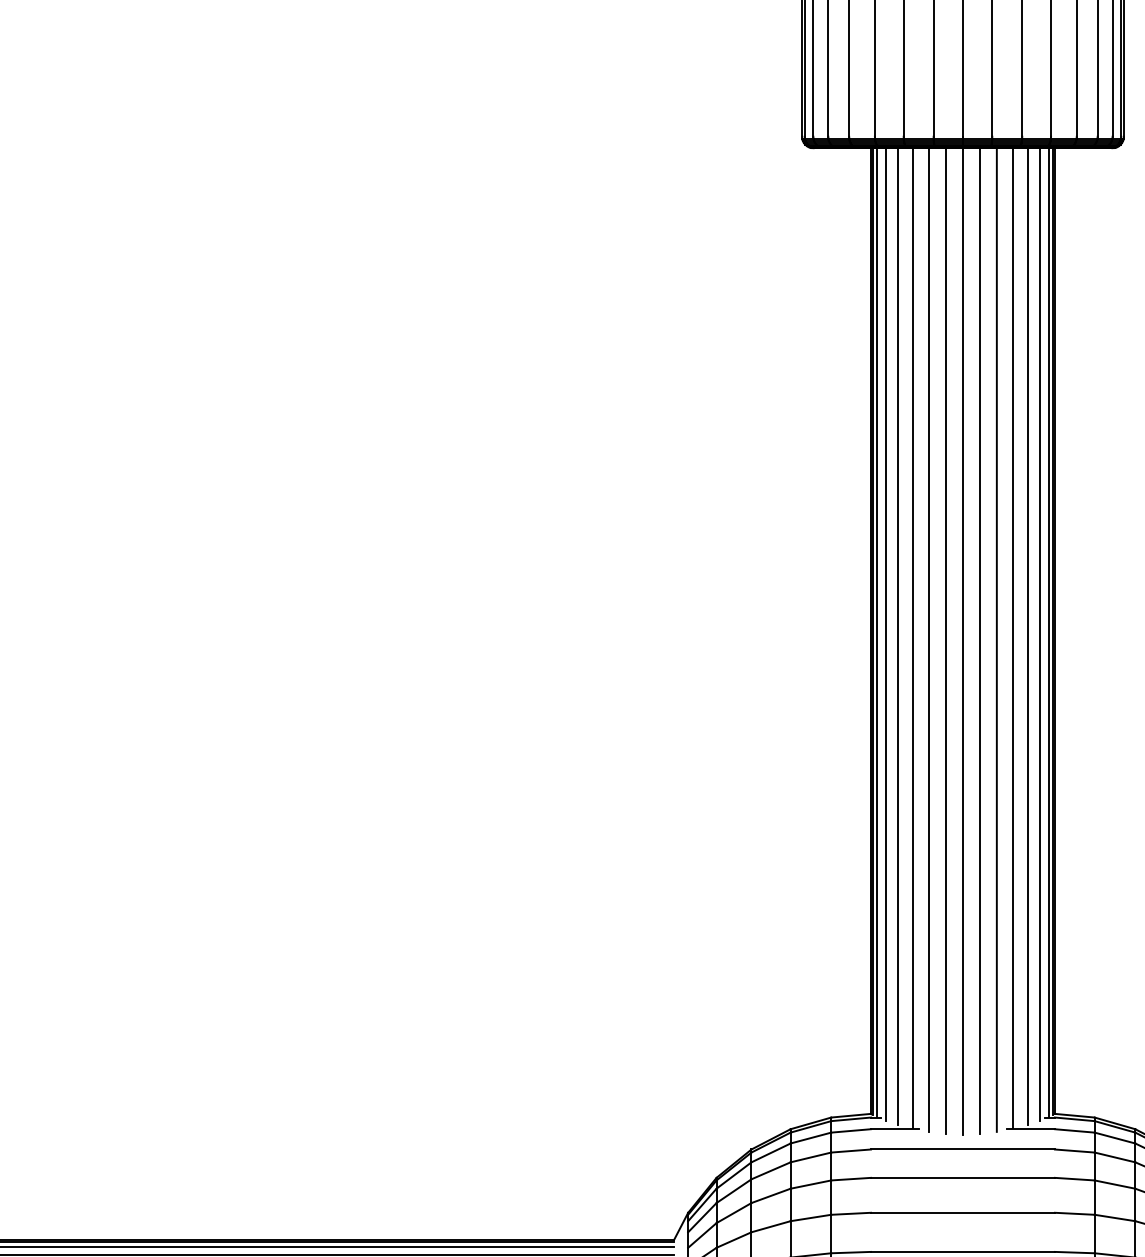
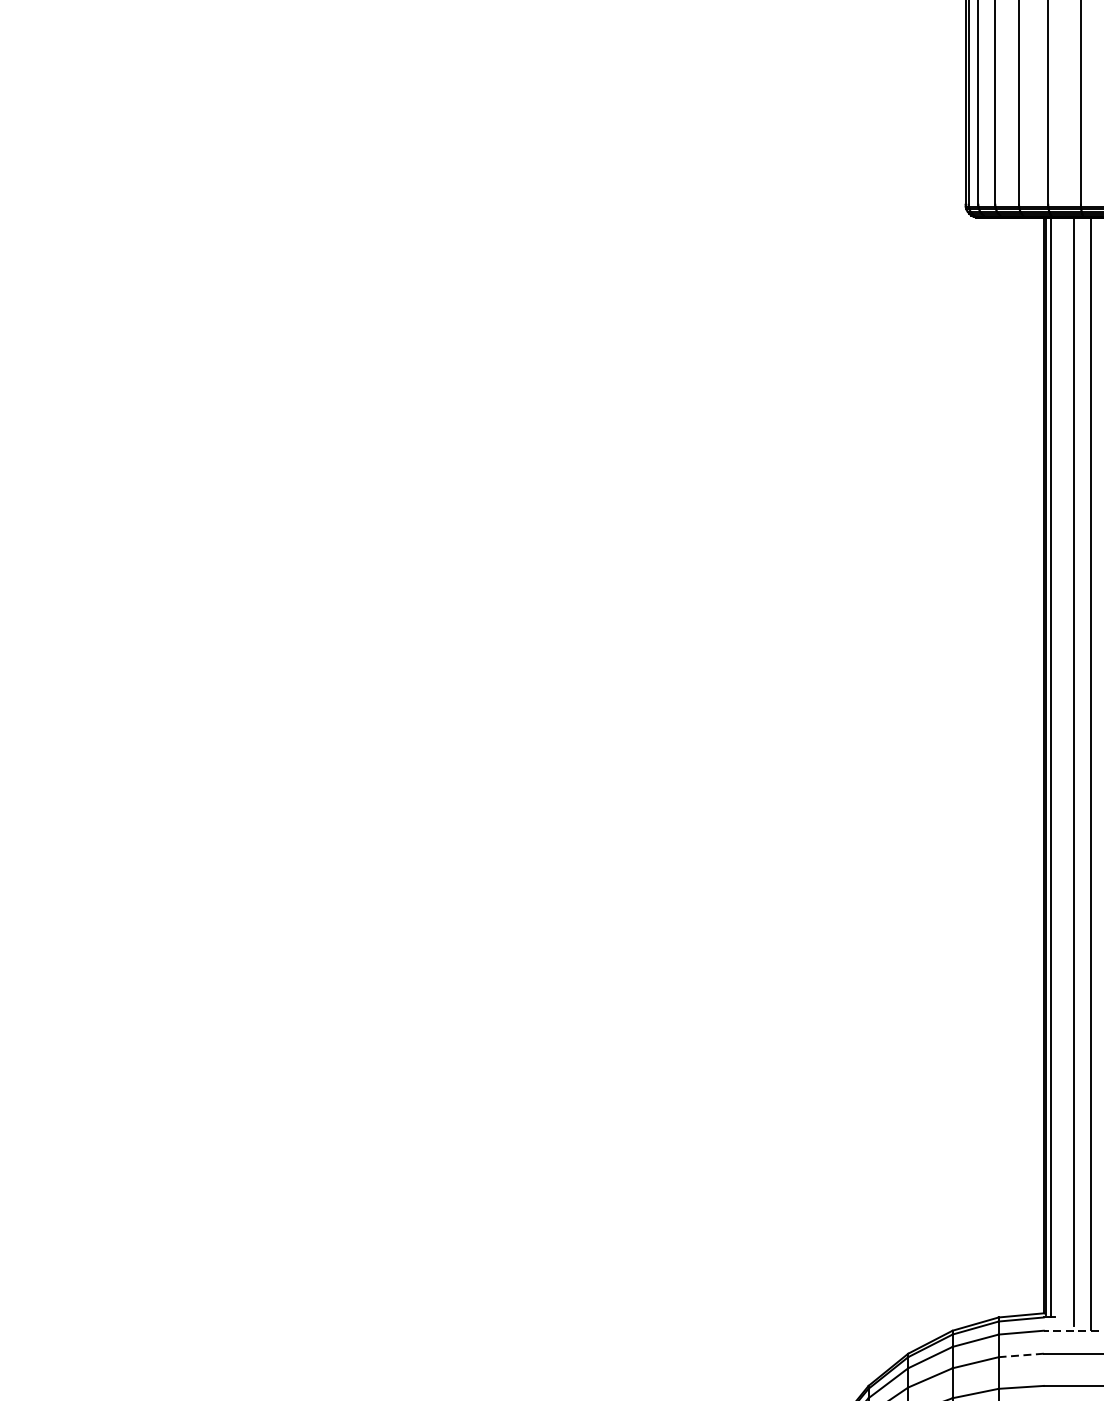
line: (886, 634) -> (1061, 769), removed
line: (894, 1129) -> (1070, 1331), solid -> dashed
line: (851, 1151) -> (1021, 1355), solid -> dashed

